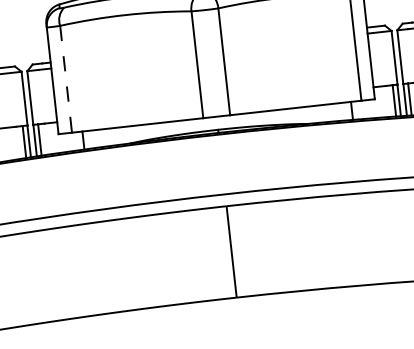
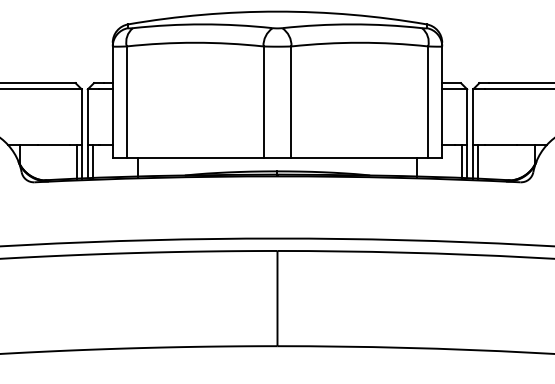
line: (65, 79) -> (126, 102), dashed -> solid

